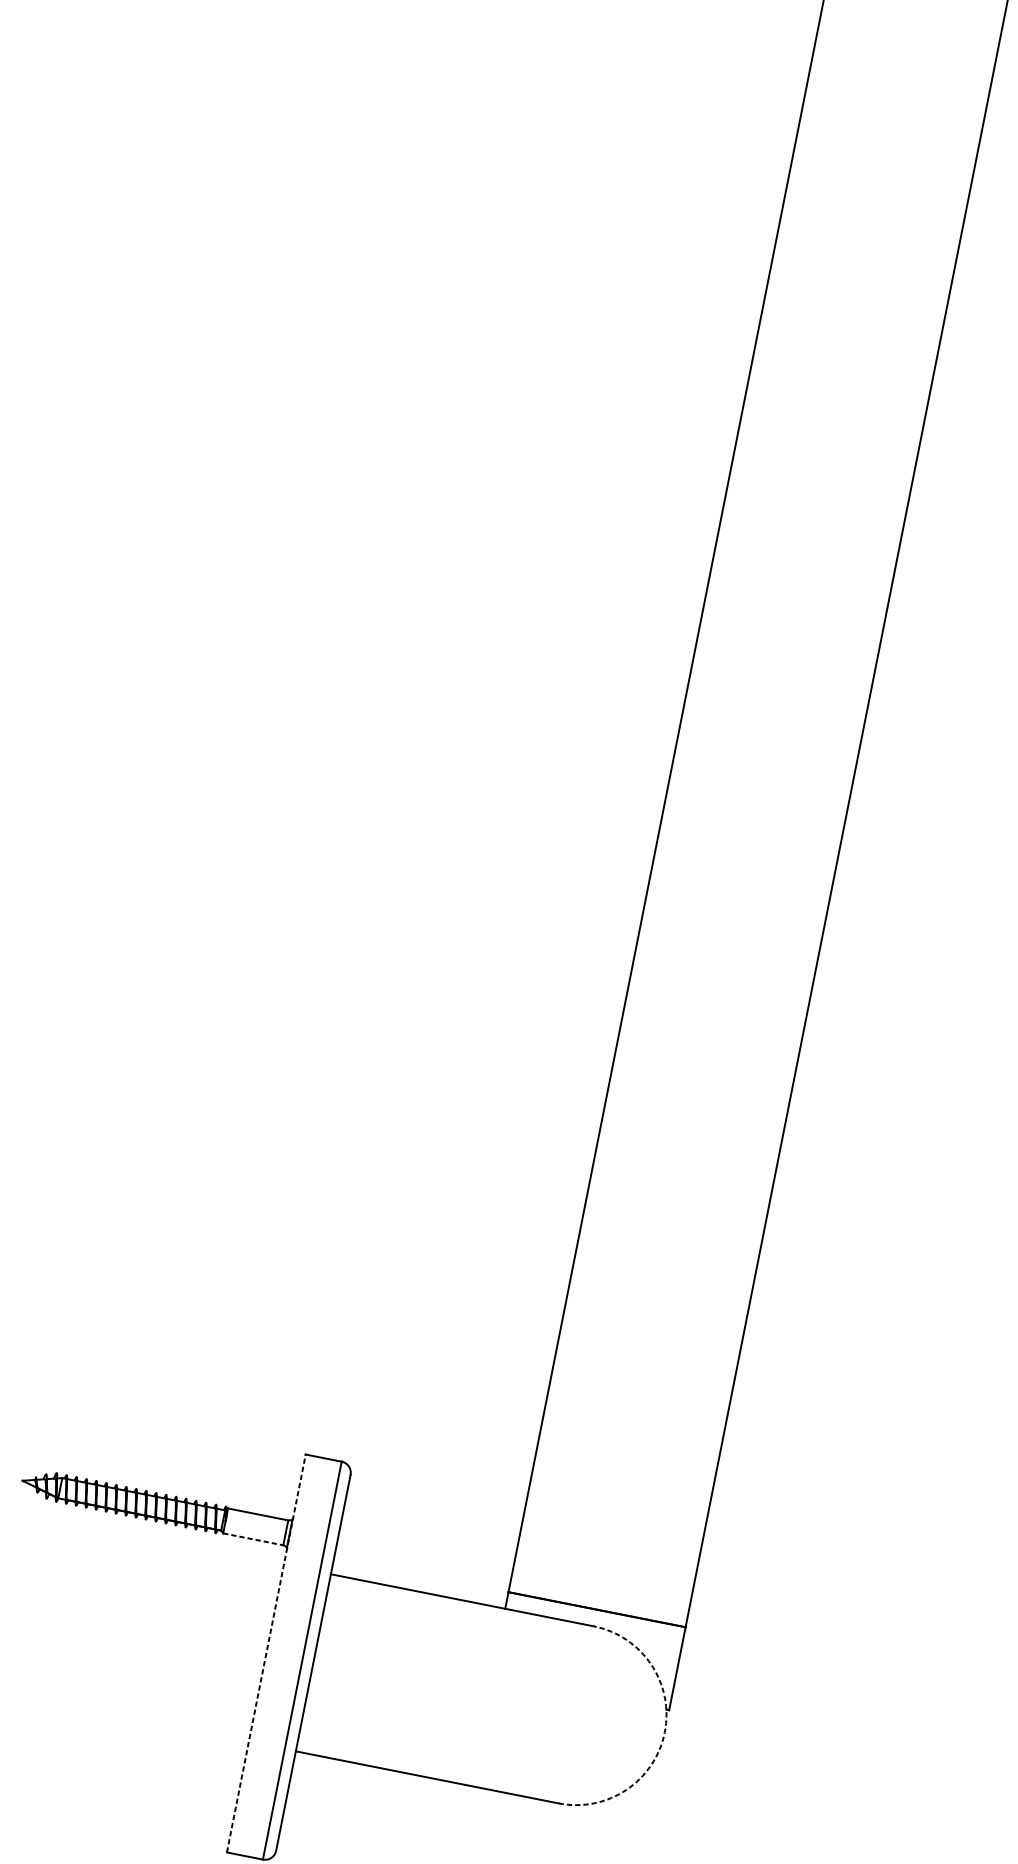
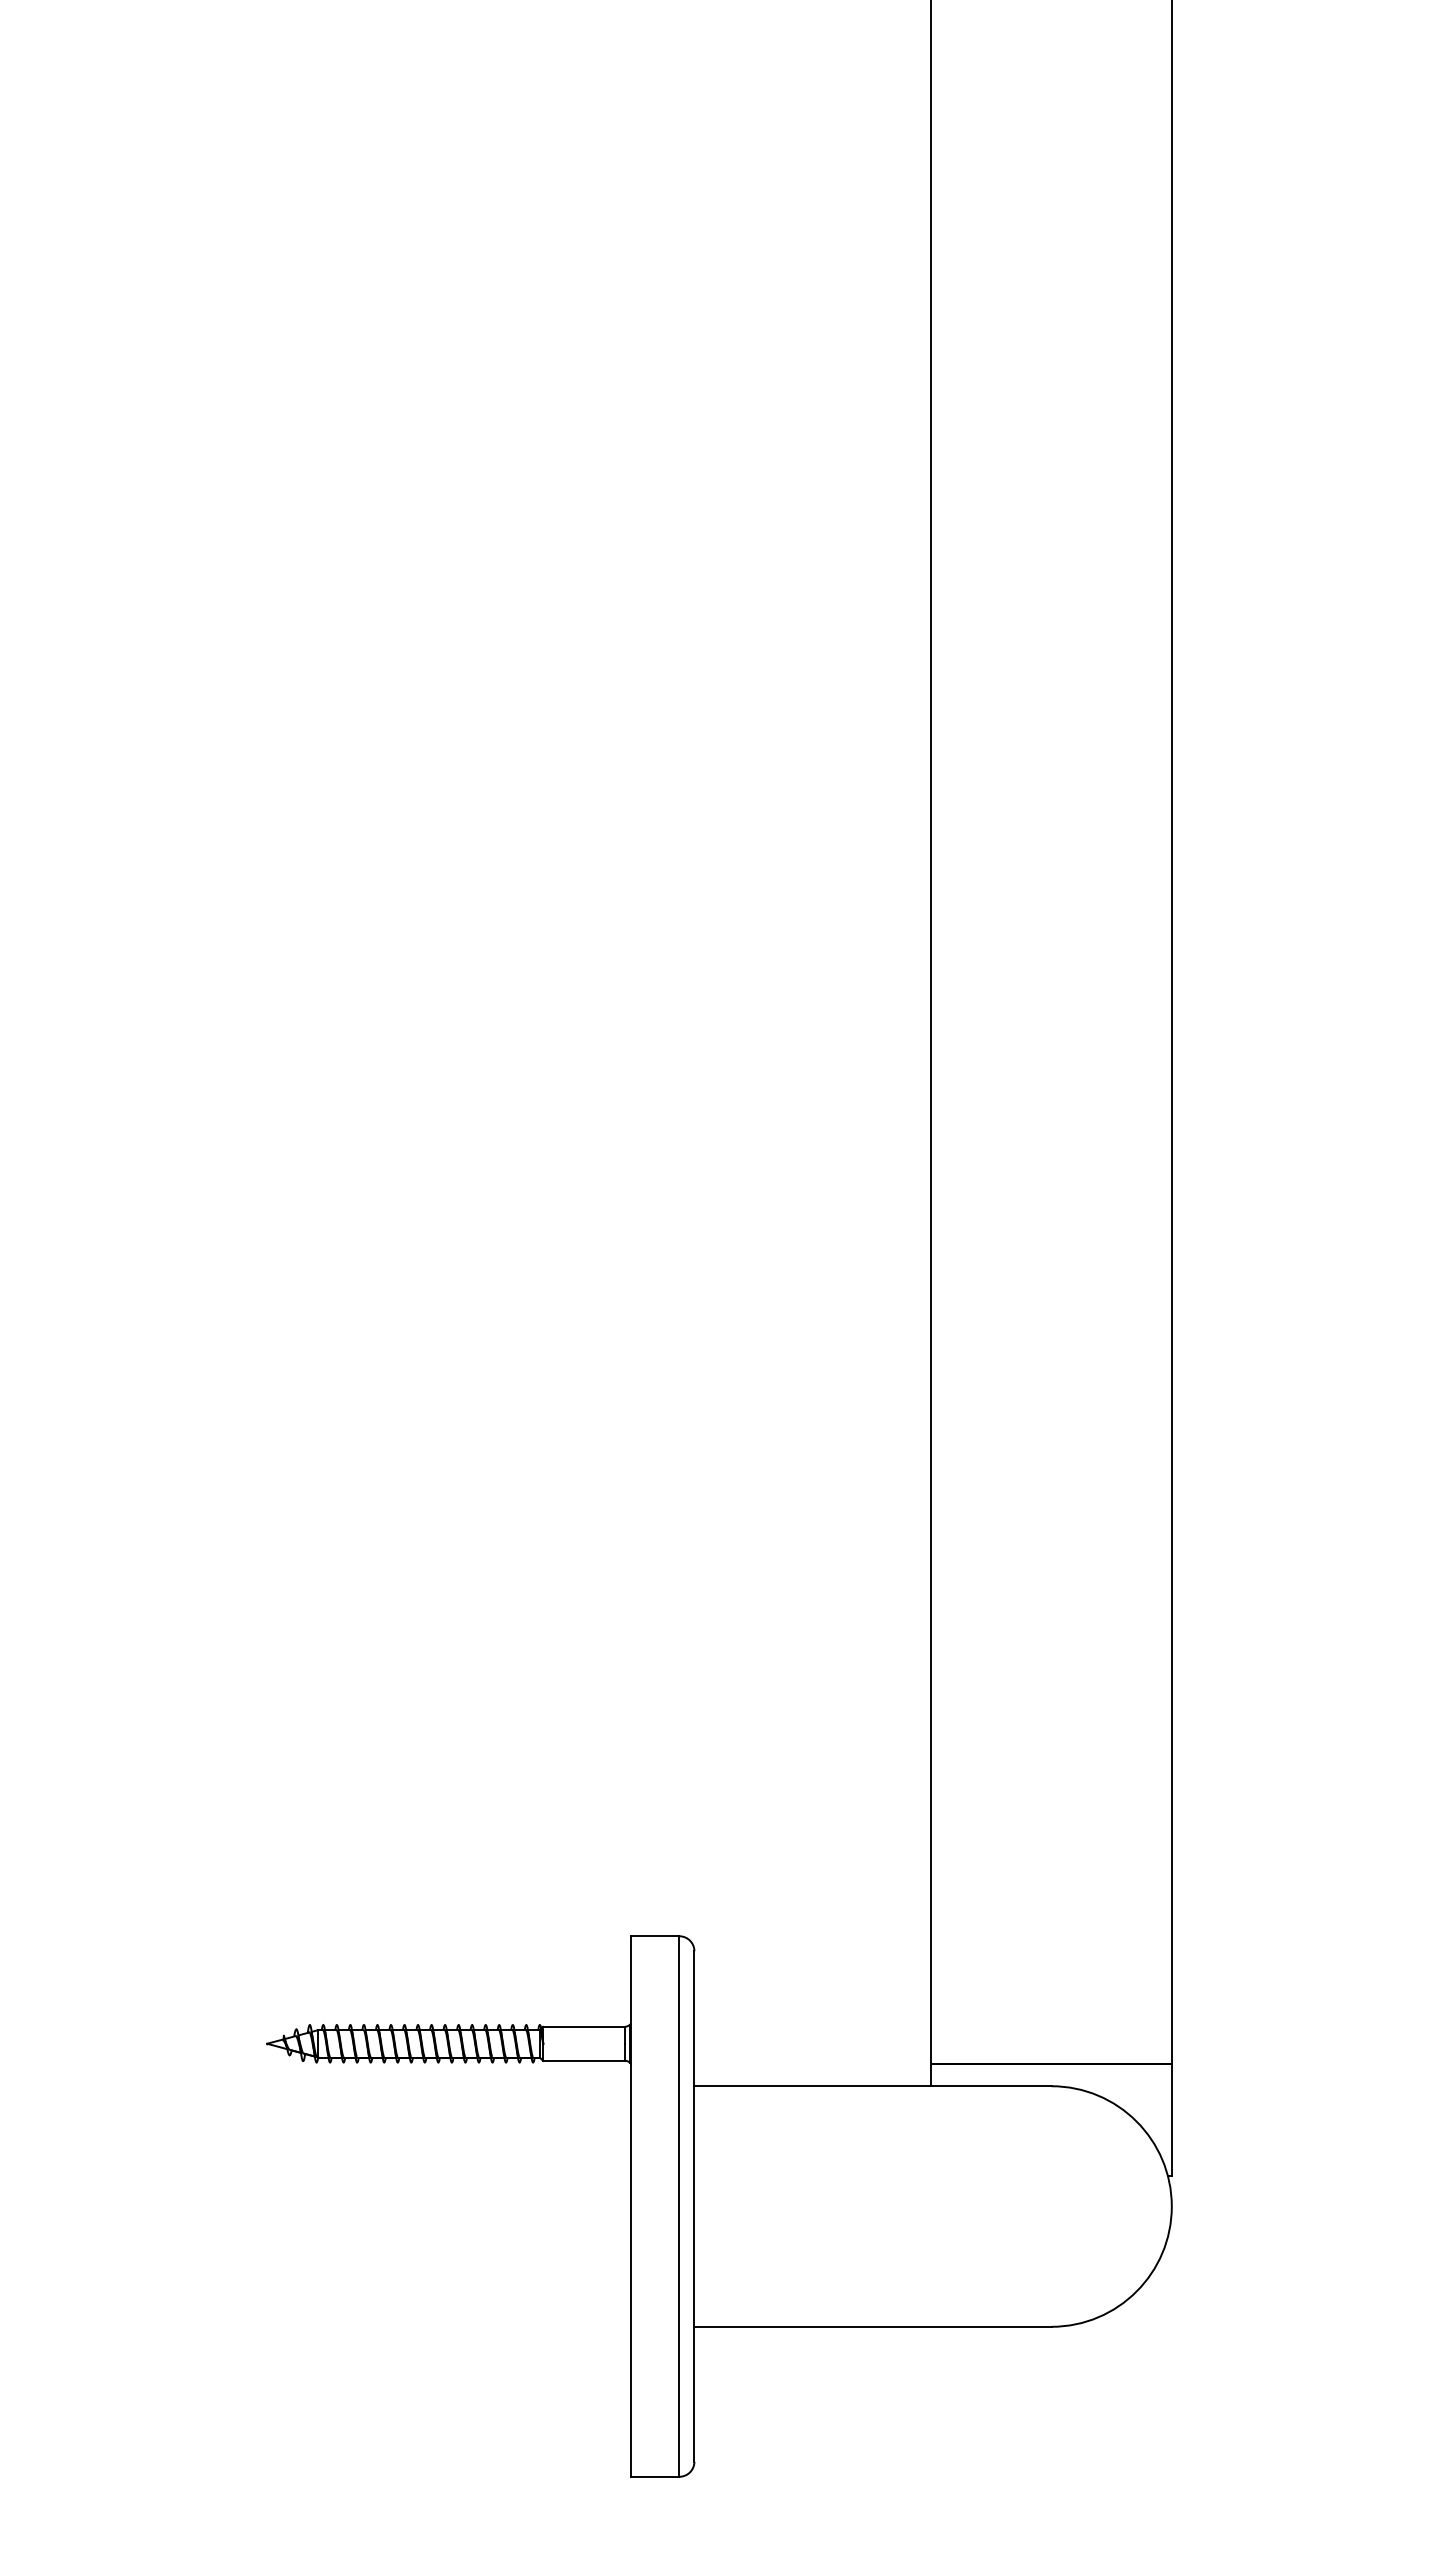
line: (253, 1539) -> (583, 2060), dashed -> solid
line: (266, 1653) -> (630, 2206), dashed -> solid
arc: (664, 1732) -> (1171, 2206), dashed -> solid

